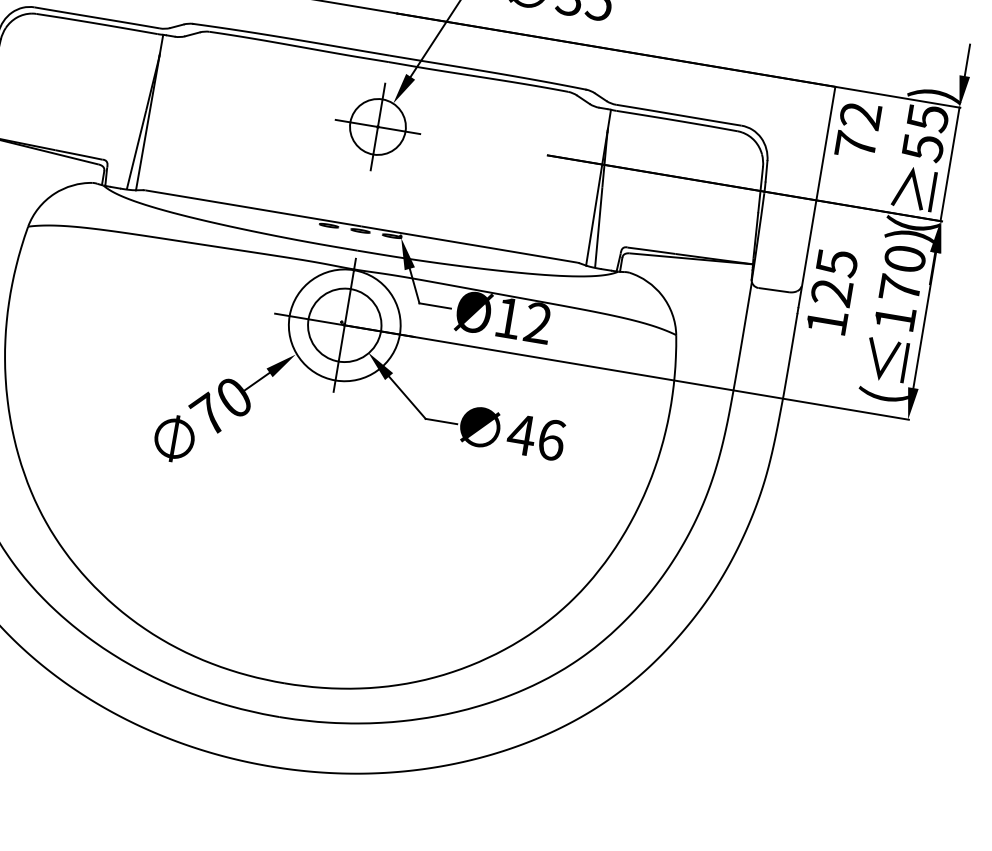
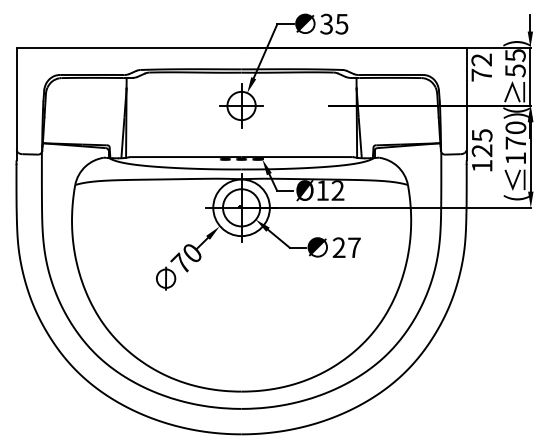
text: (536, 436) -> (346, 247), 46 -> 27

